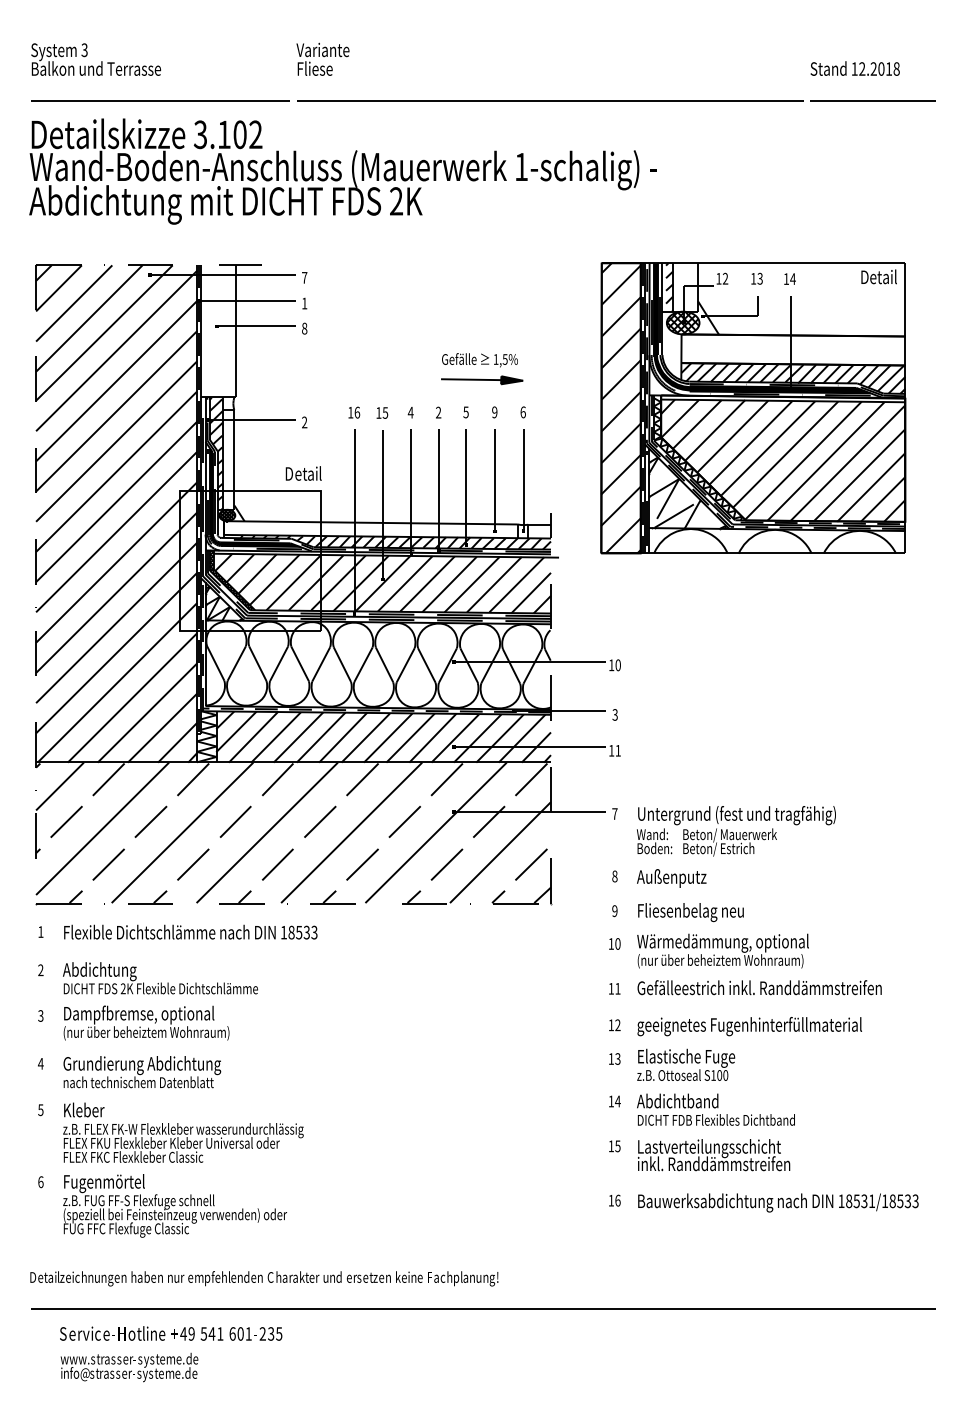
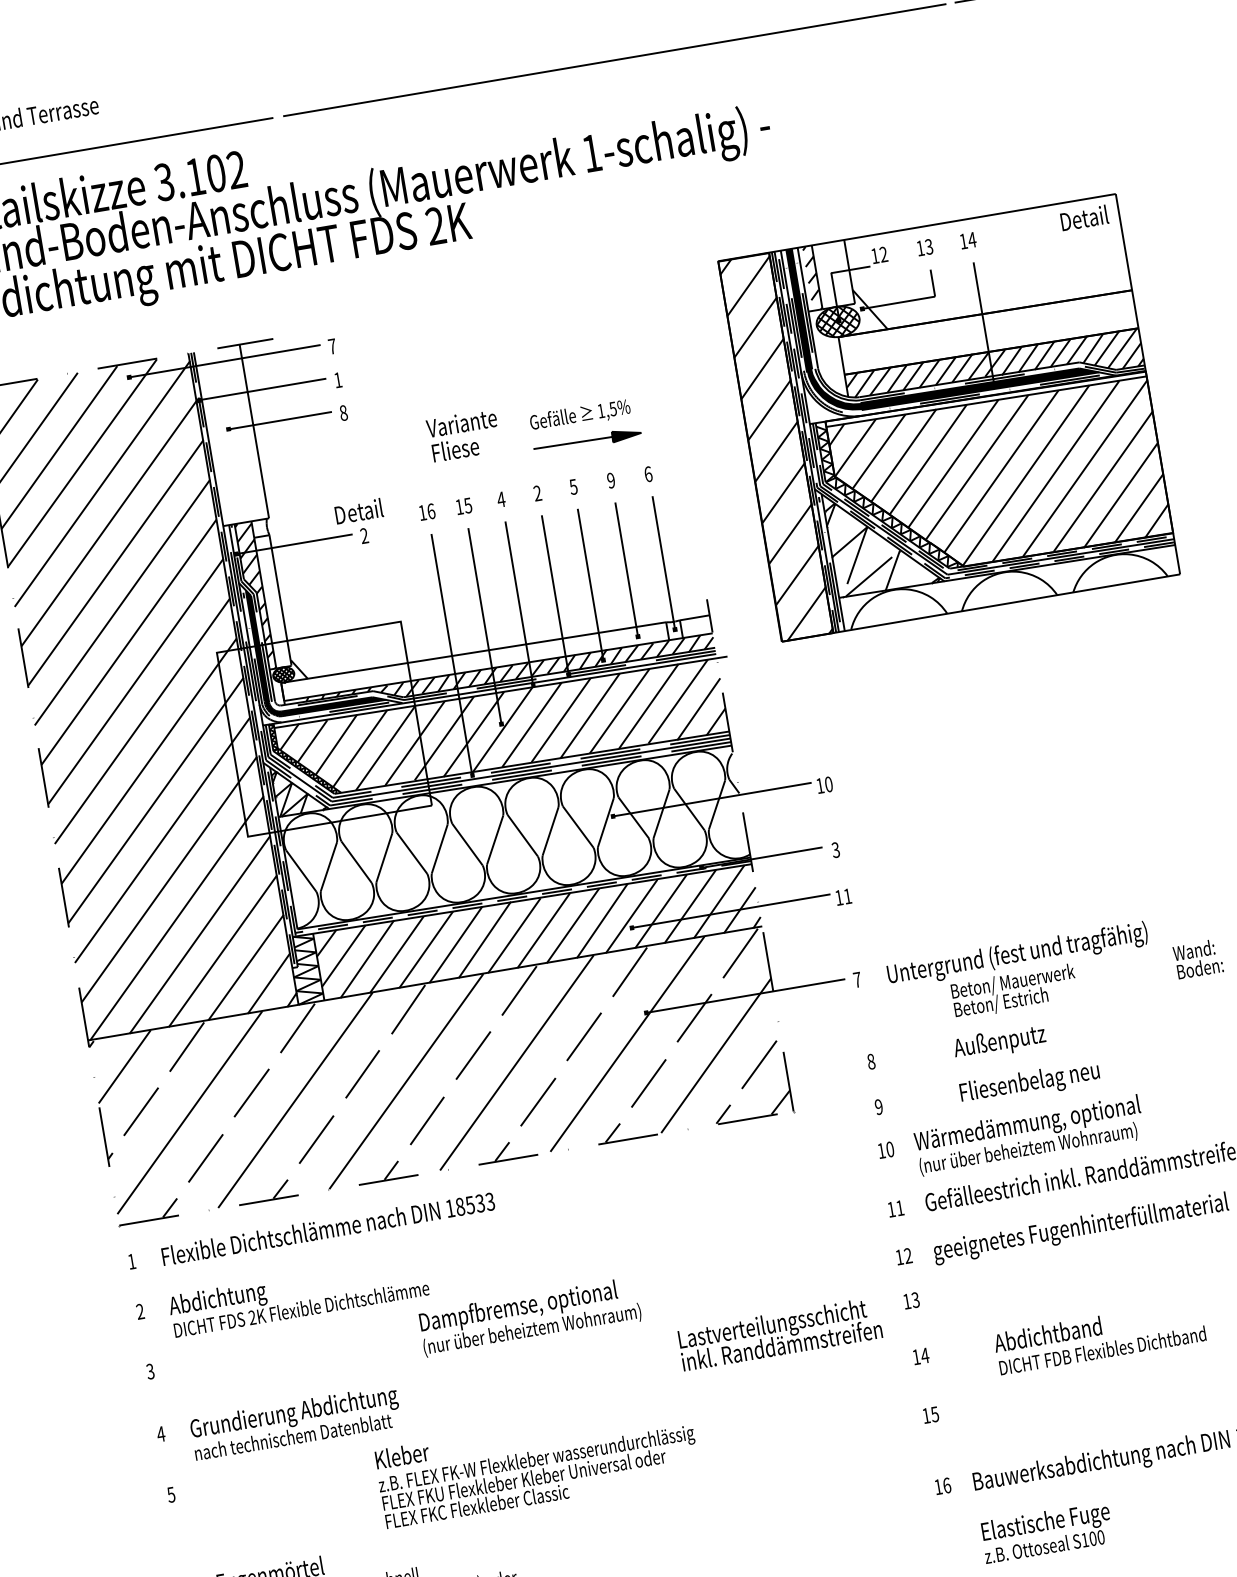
text: (322, 58) -> (462, 434), moved
text: (303, 473) -> (358, 511), moved
text: (654, 841) -> (1198, 959), moved
text: (671, 878) -> (999, 1042), moved
text: (690, 912) -> (1029, 1083), moved
text: (146, 1022) -> (529, 1316), moved
text: (686, 1064) -> (1047, 1531), moved
text: (715, 1109) -> (1099, 1337), moved
text: (183, 1132) -> (537, 1463), moved
text: (714, 1155) -> (780, 1334), moved

